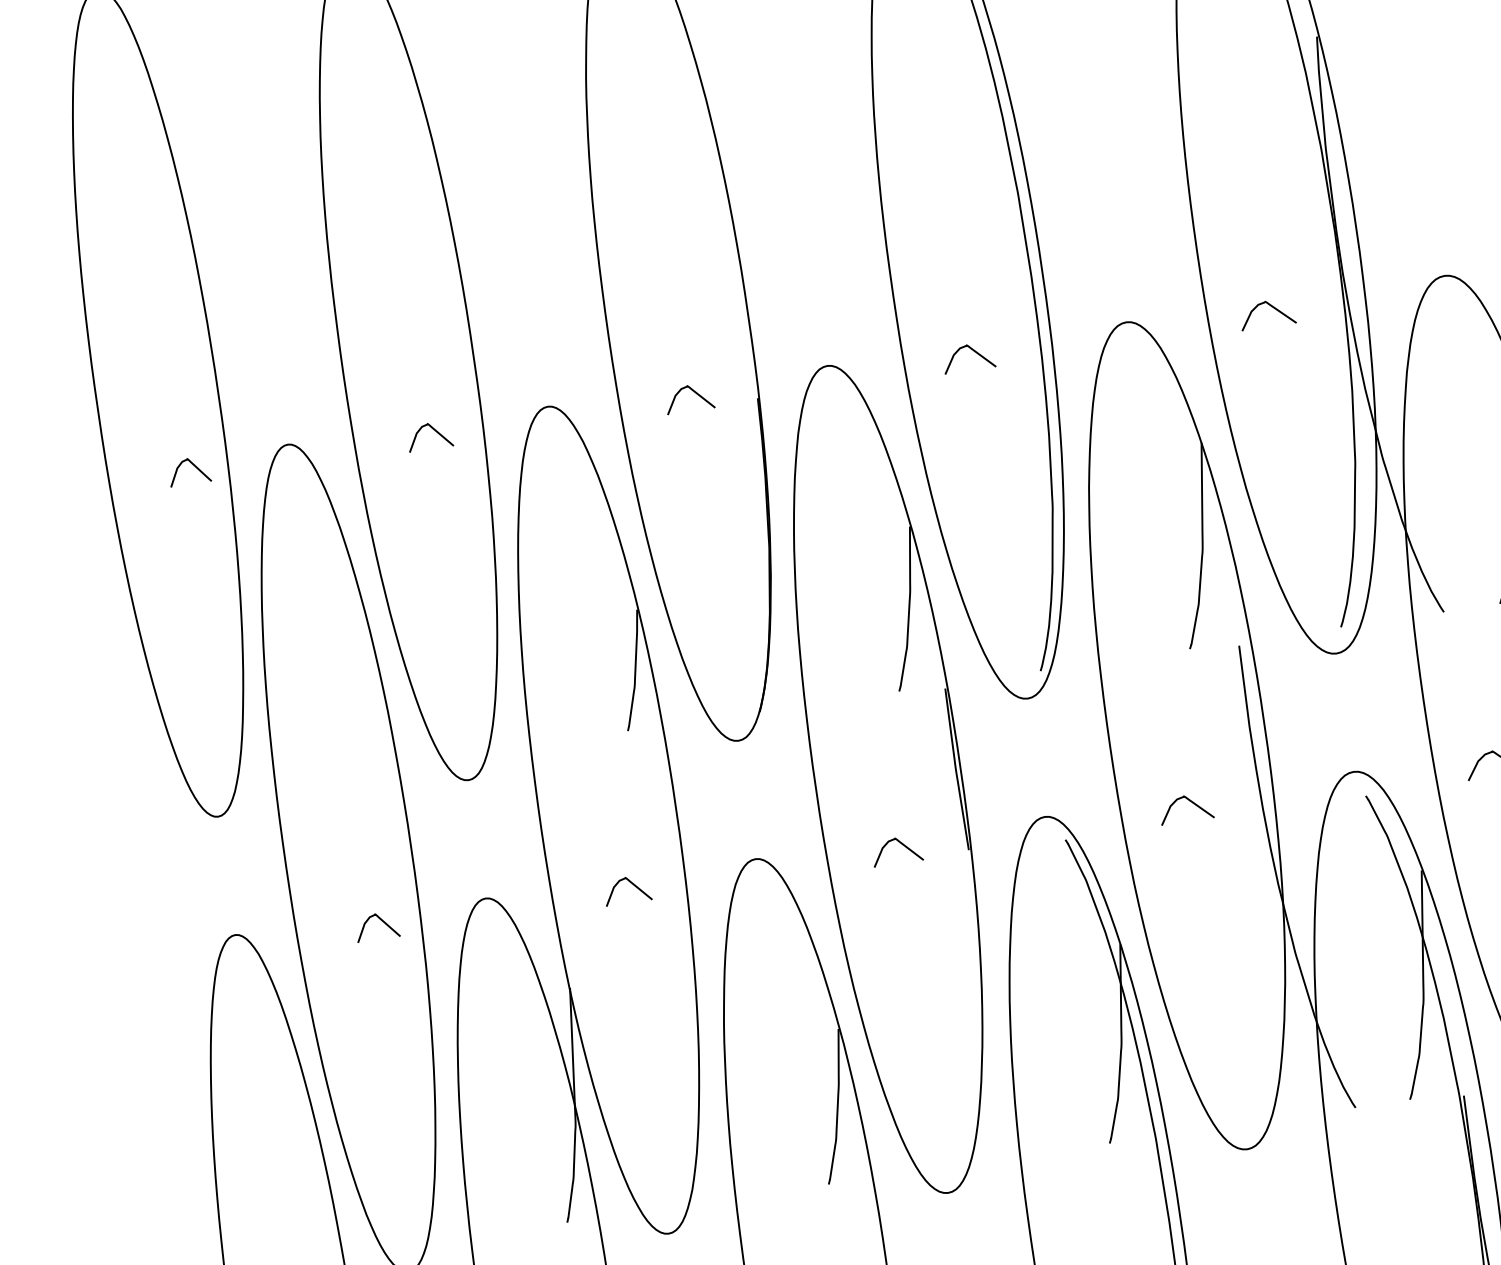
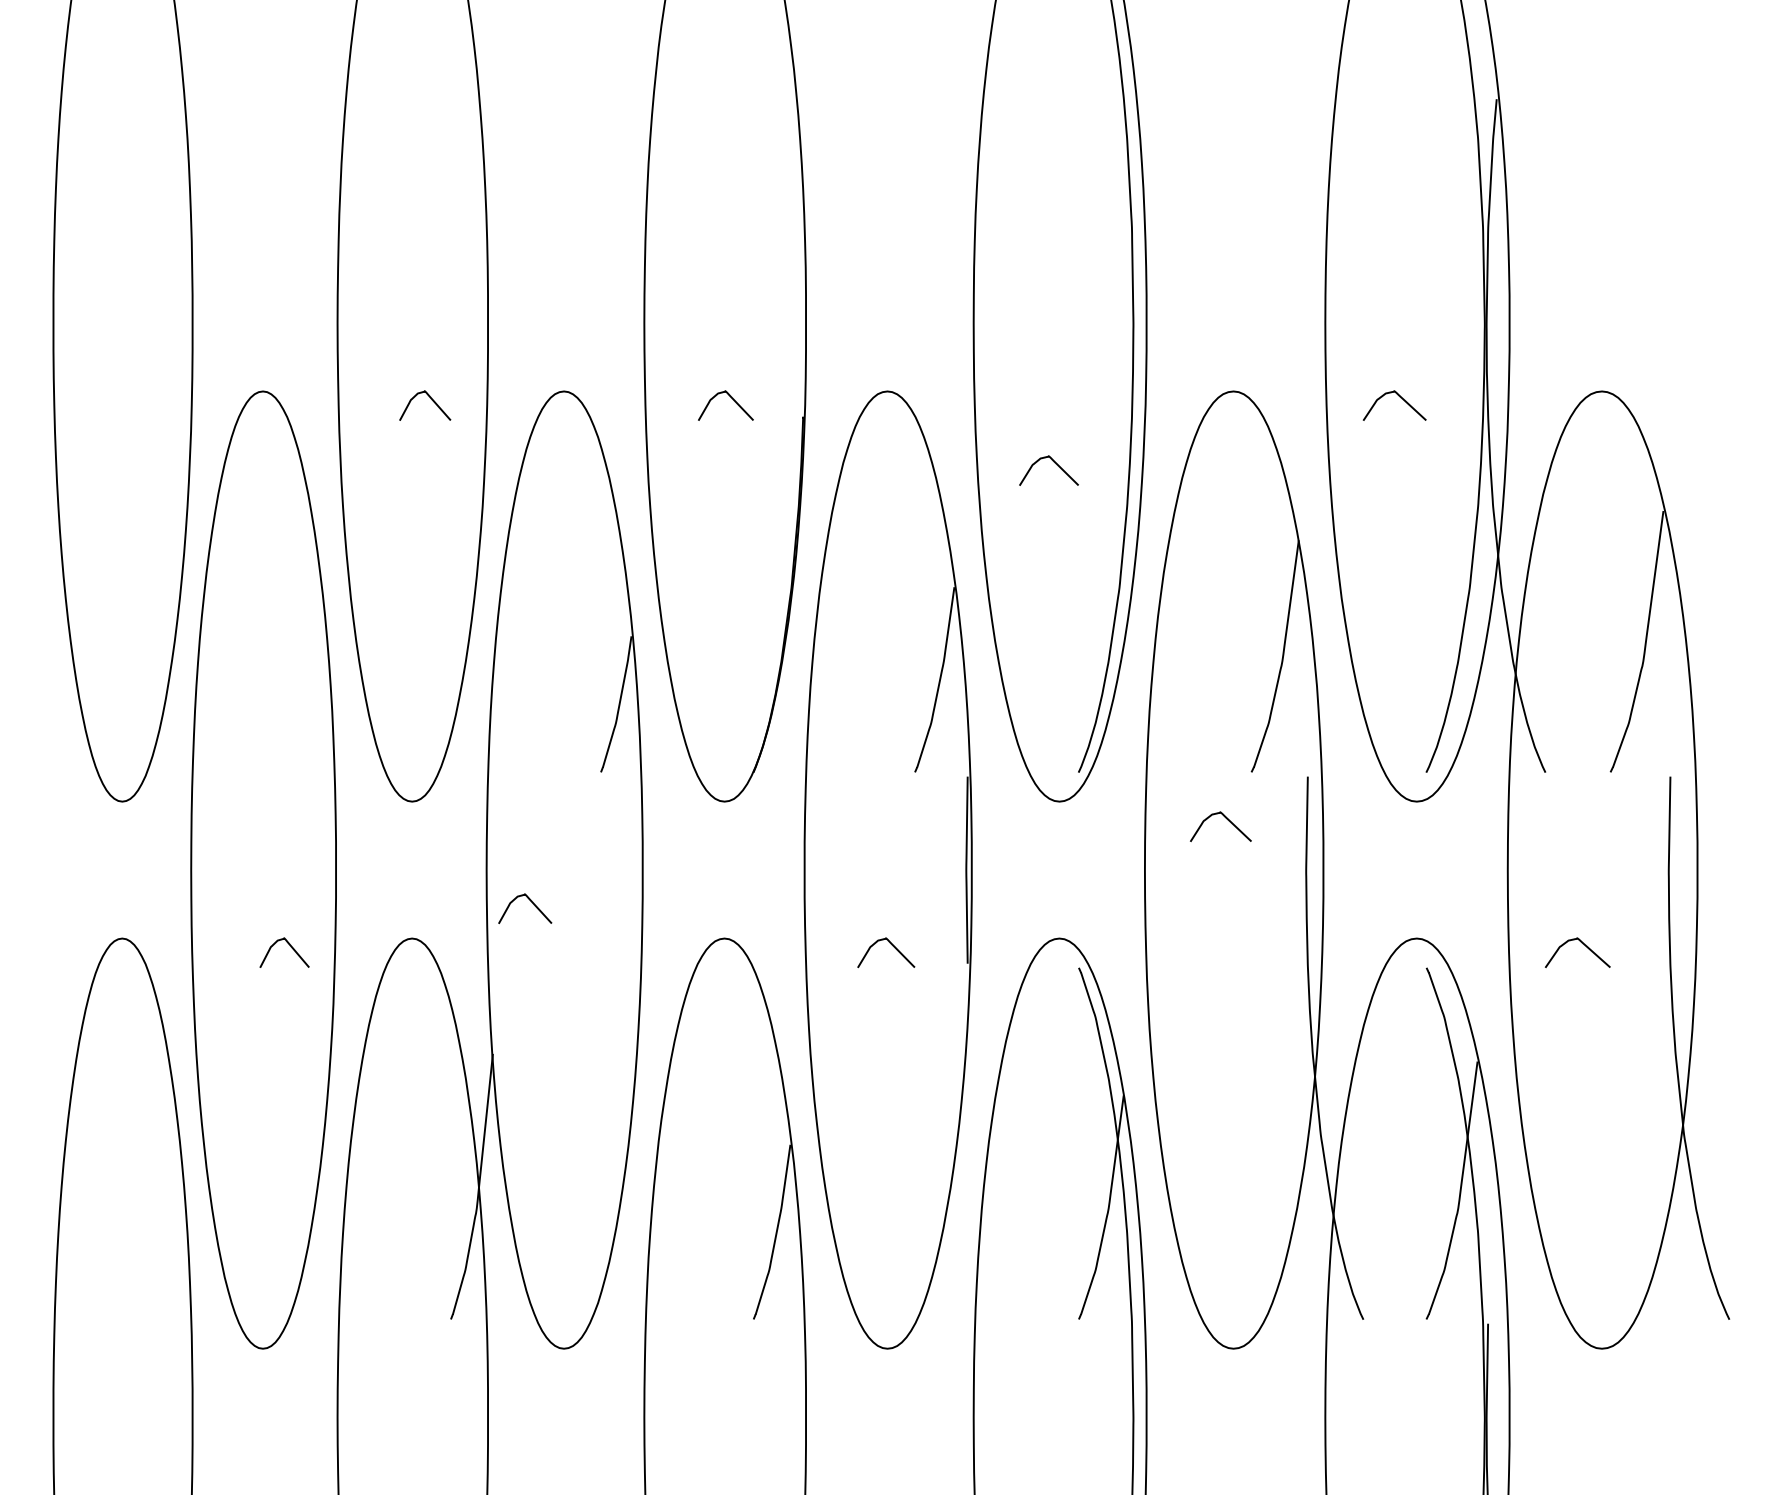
curve: (972, 350) -> (1054, 463), moved
curve: (194, 467) -> (153, 401), removed
curve: (1190, 801) -> (1226, 819), moved
curve: (632, 884) -> (531, 902), moved

